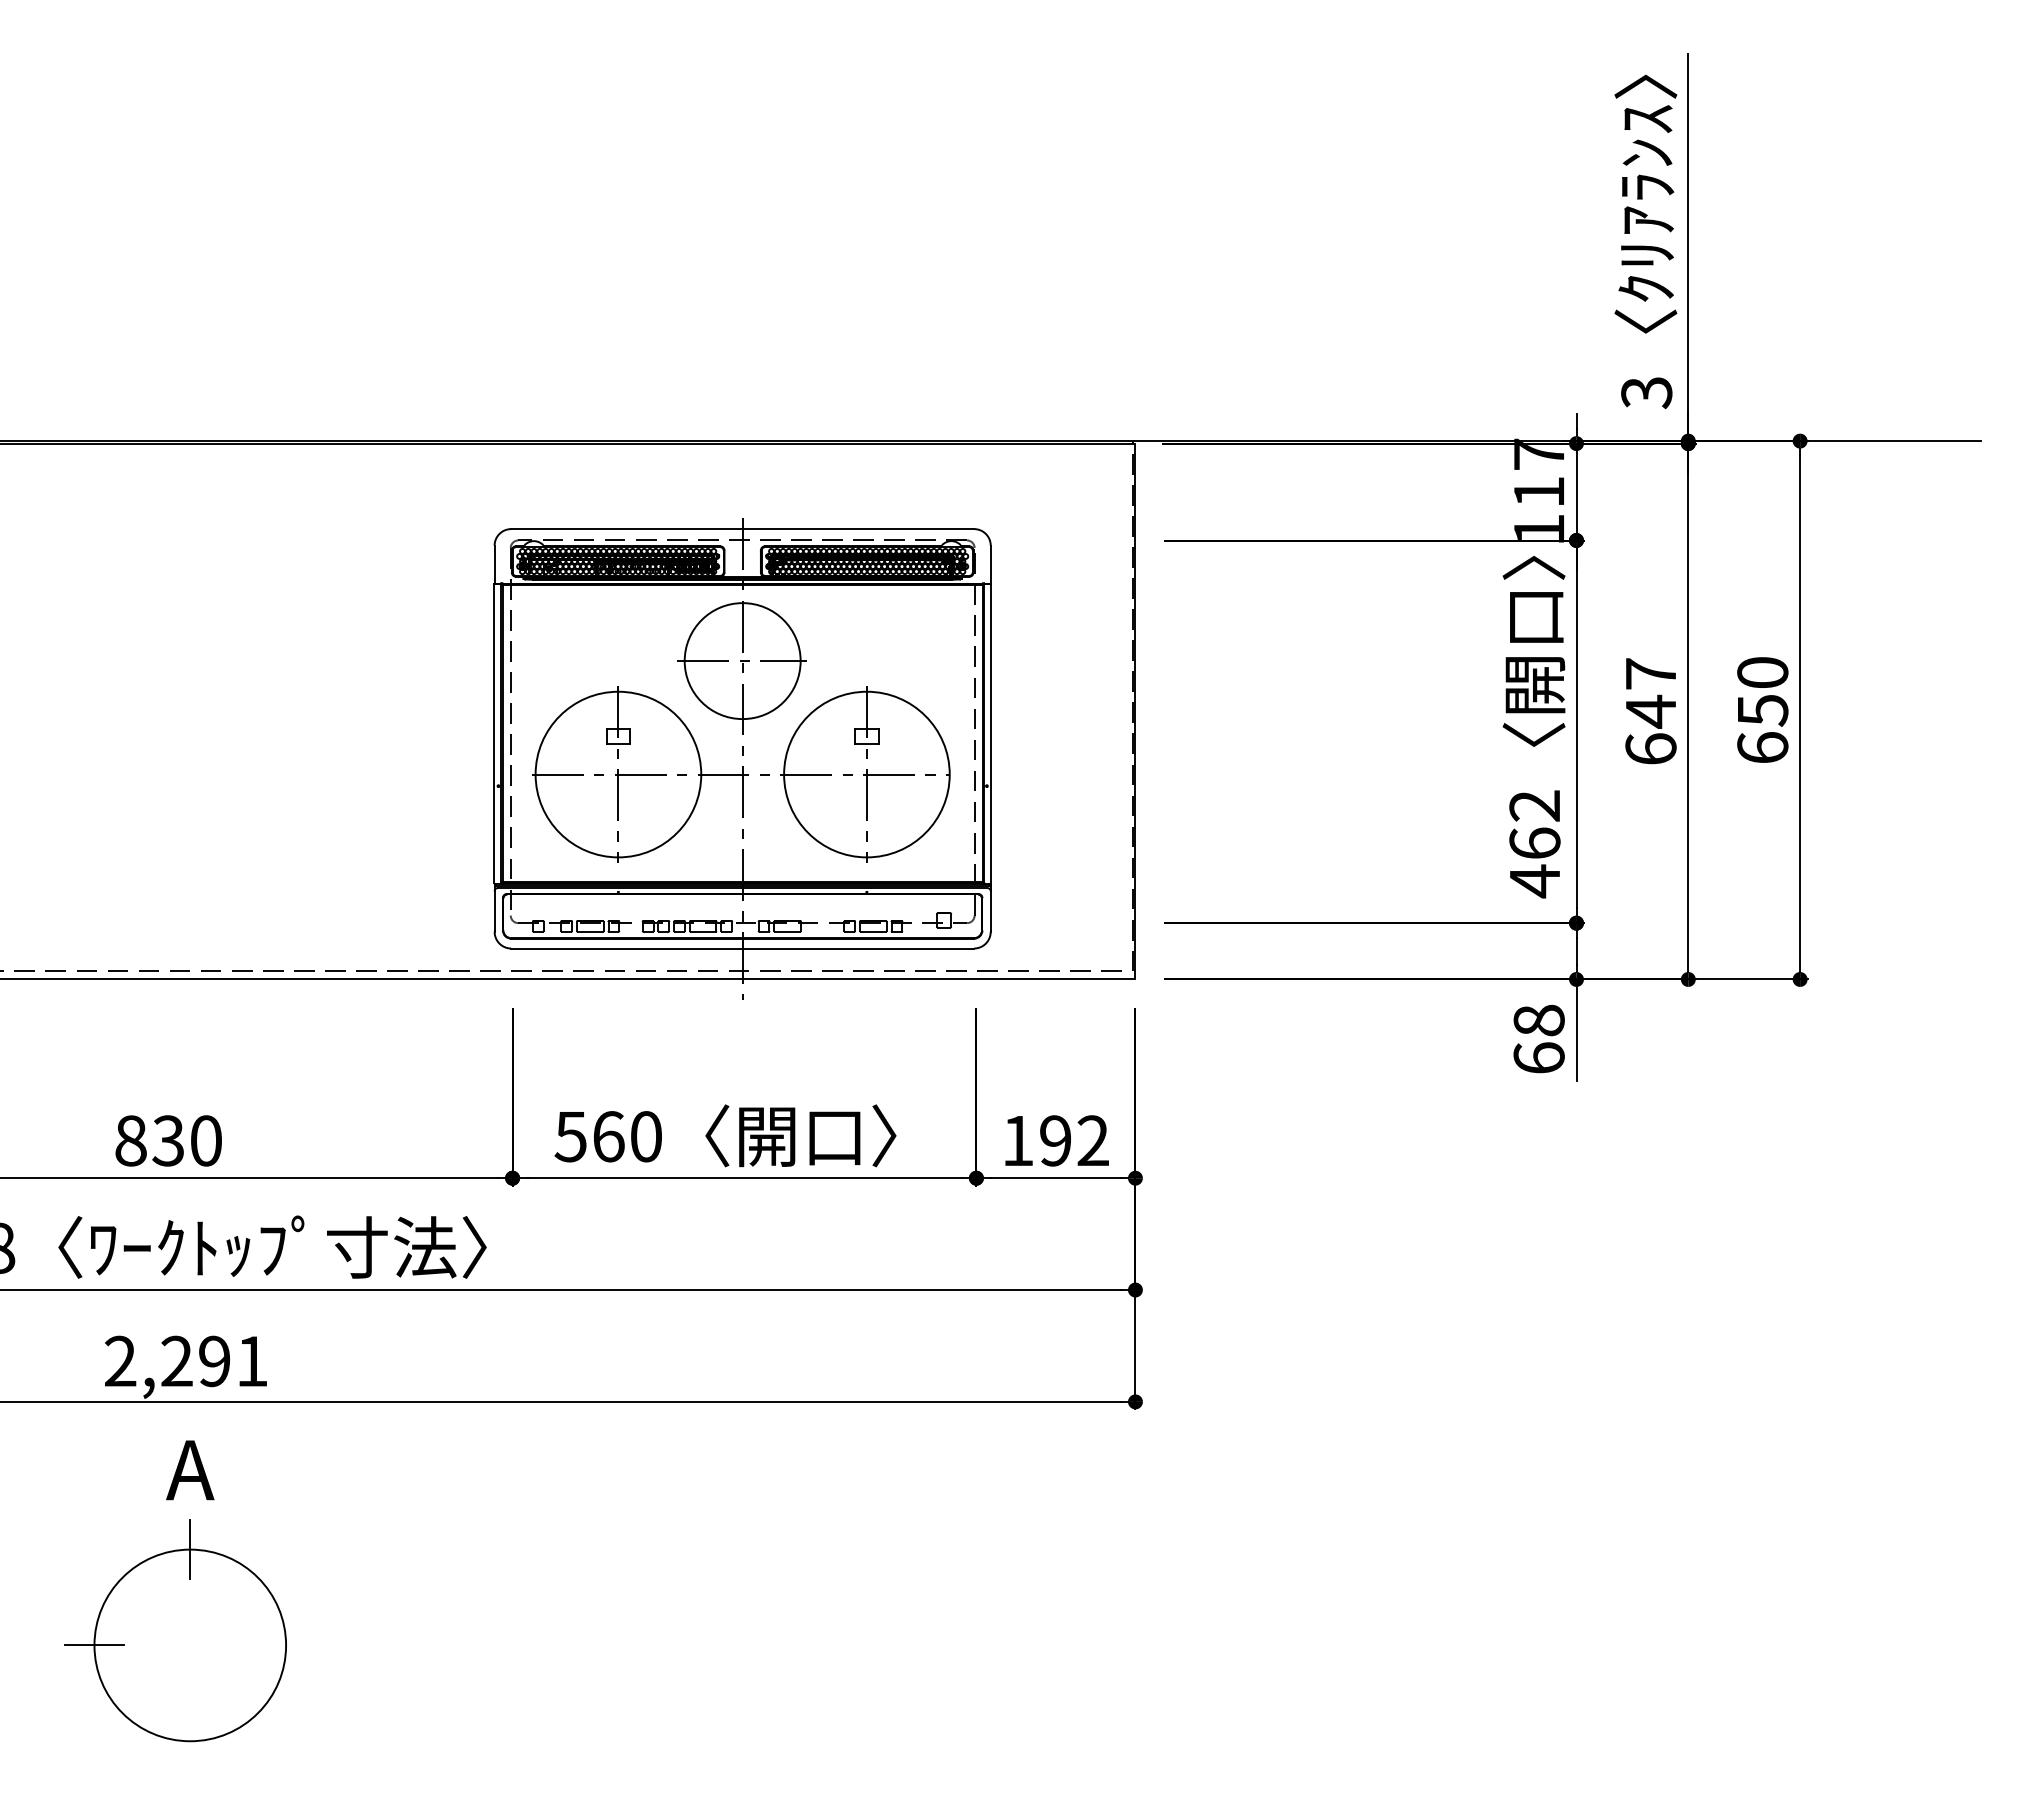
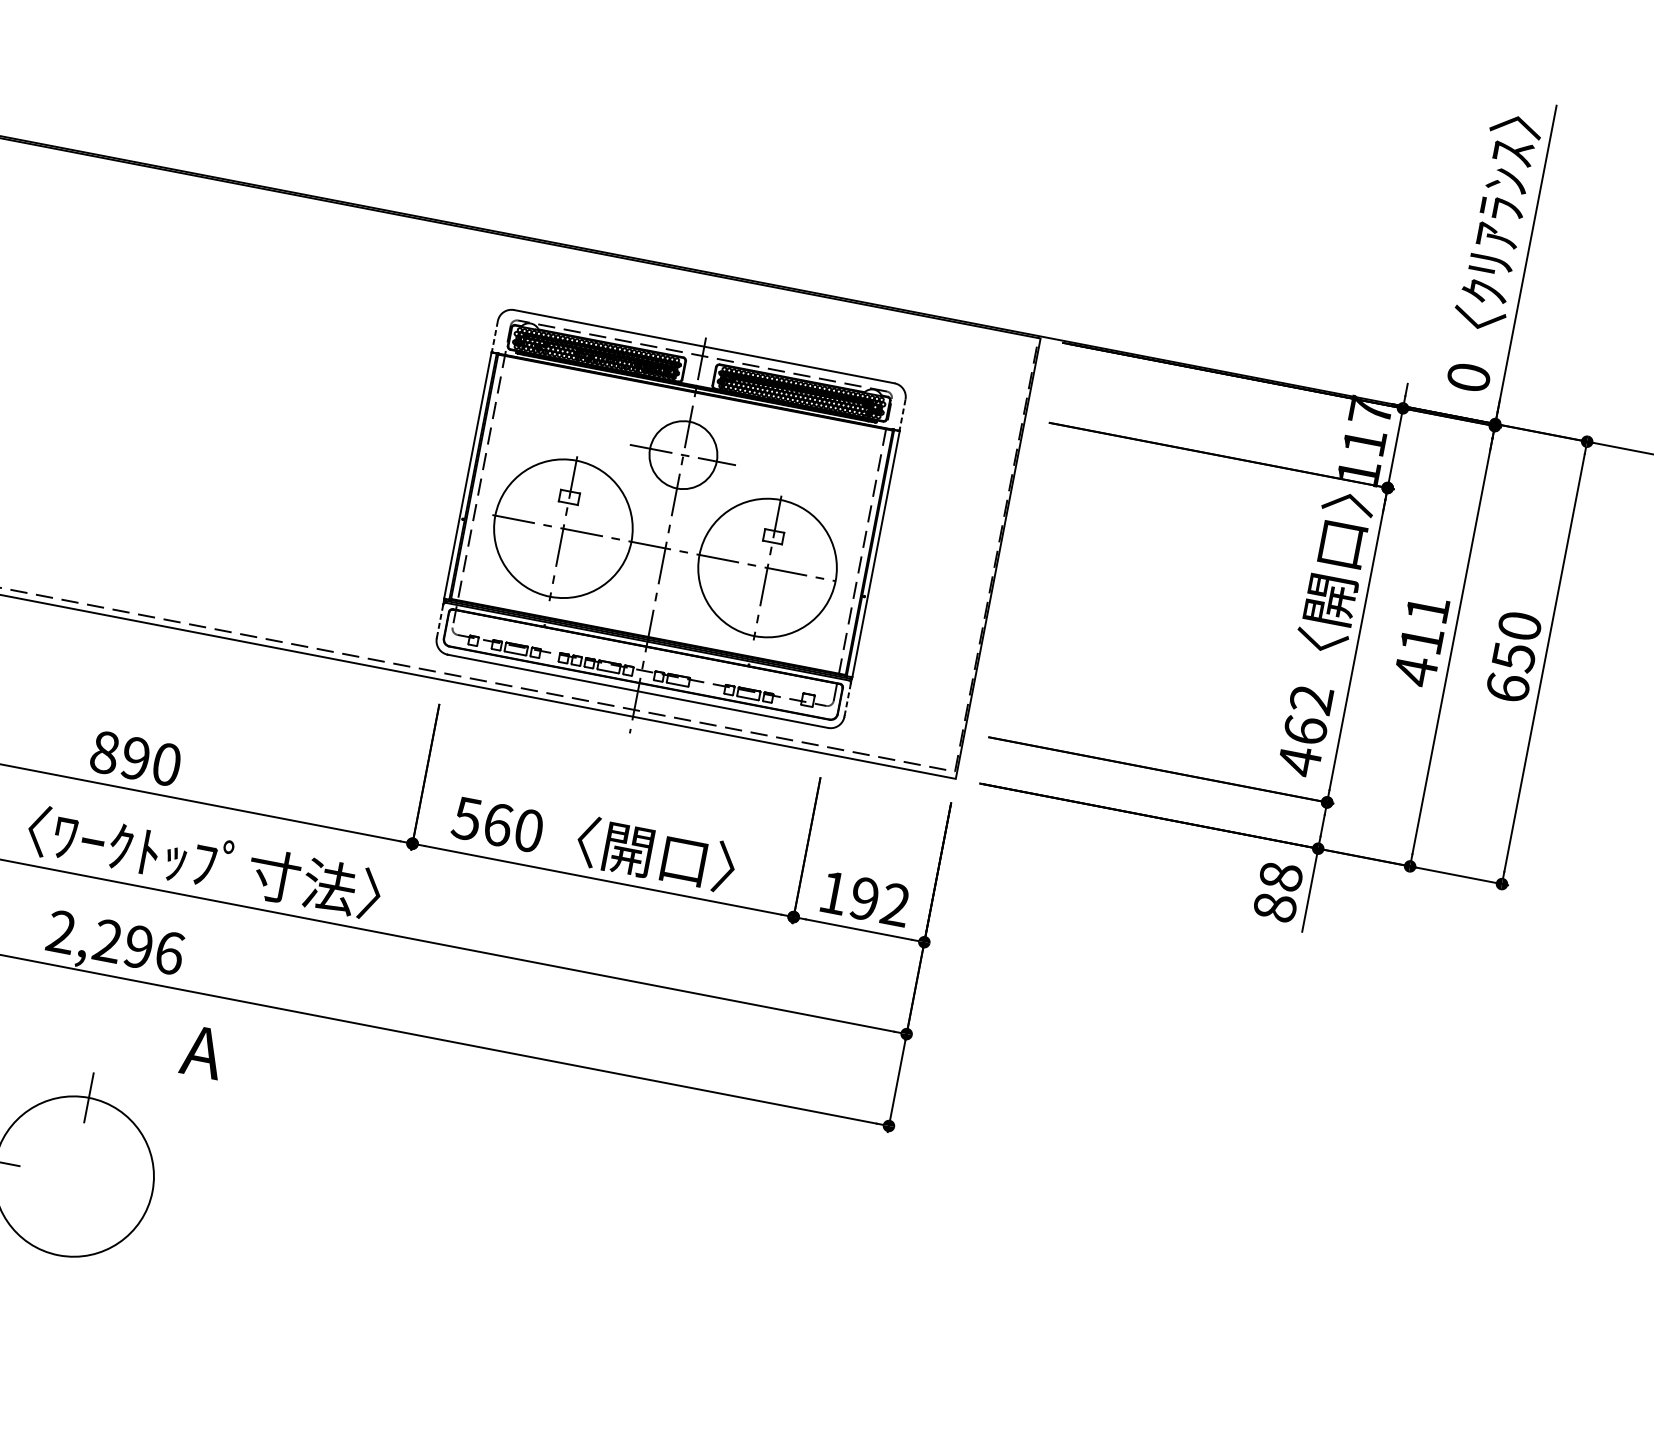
text: (1646, 393) -> (1468, 378), 3 -> 0
line: (494, 565) -> (494, 337), solid -> dashed
line: (990, 565) -> (902, 415), solid -> dashed
circle: (742, 661) -> (683, 455), size x0.7
text: (1650, 712) -> (1421, 641), 647 -> 411
line: (494, 910) -> (440, 620), solid -> dashed
line: (990, 910) -> (847, 699), solid -> dashed
text: (1538, 1057) -> (1274, 906), 68 -> 88
text: (167, 1140) -> (134, 758), 830 -> 890
text: (252, 1361) -> (169, 953), 2,291 -> 2,296
text: (190, 1470) -> (202, 1052), moved

